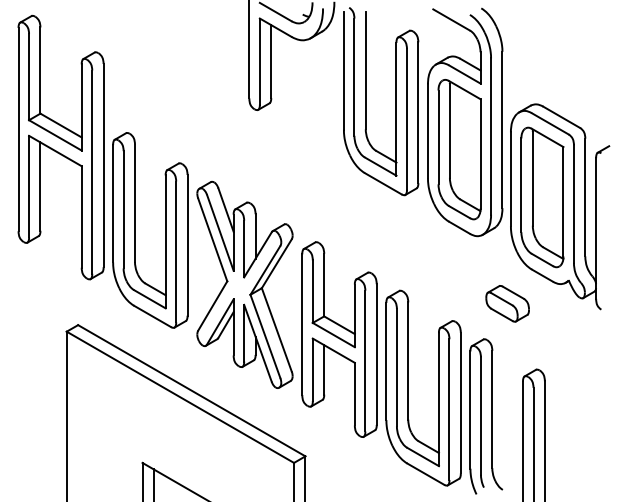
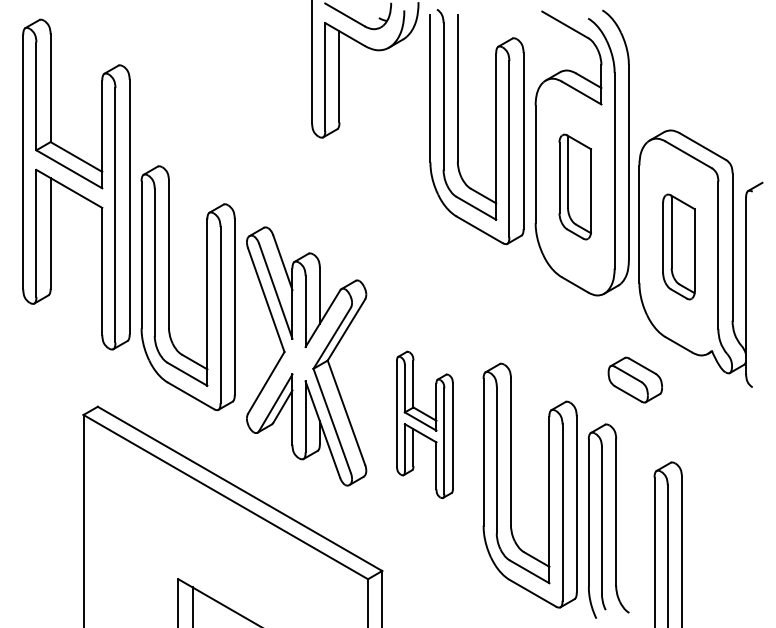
part: (459, 149) -> (575, 186), size x0.6
part: (542, 197) -> (678, 246), size x0.6
part: (339, 339) -> (424, 424), size x0.6

